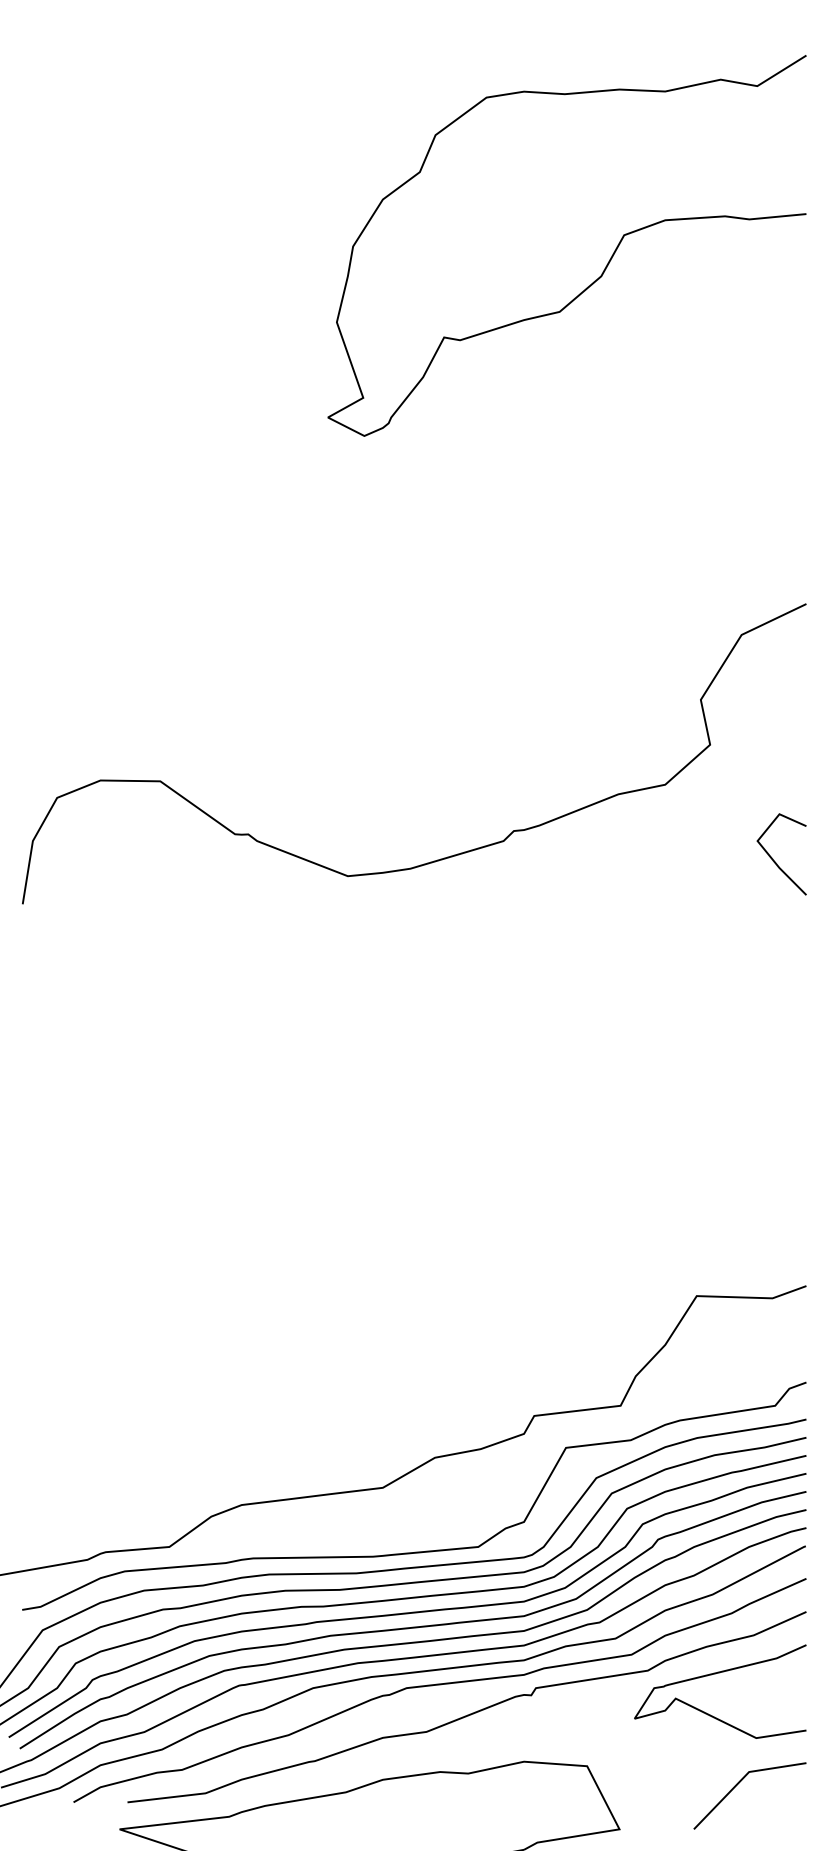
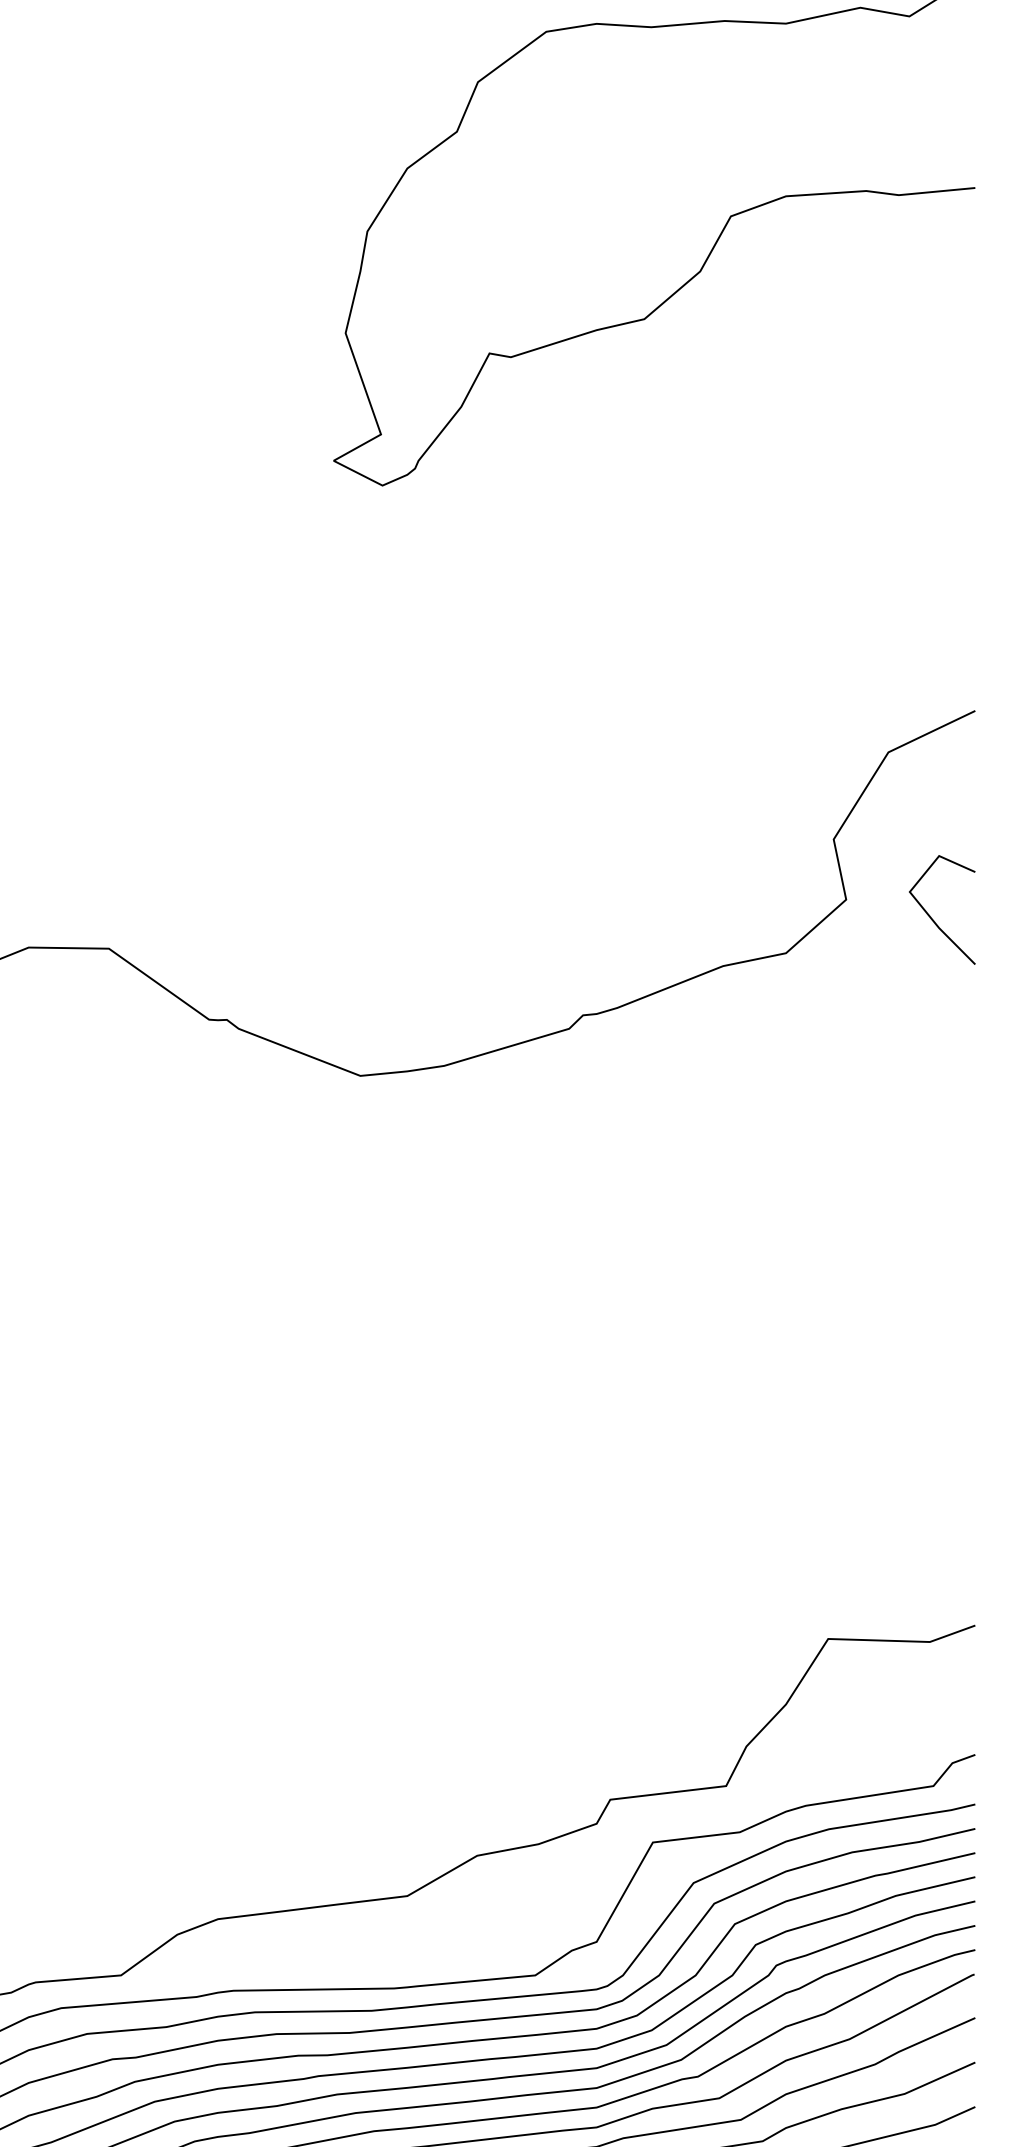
line: (774, 860) -> (932, 918), moved

